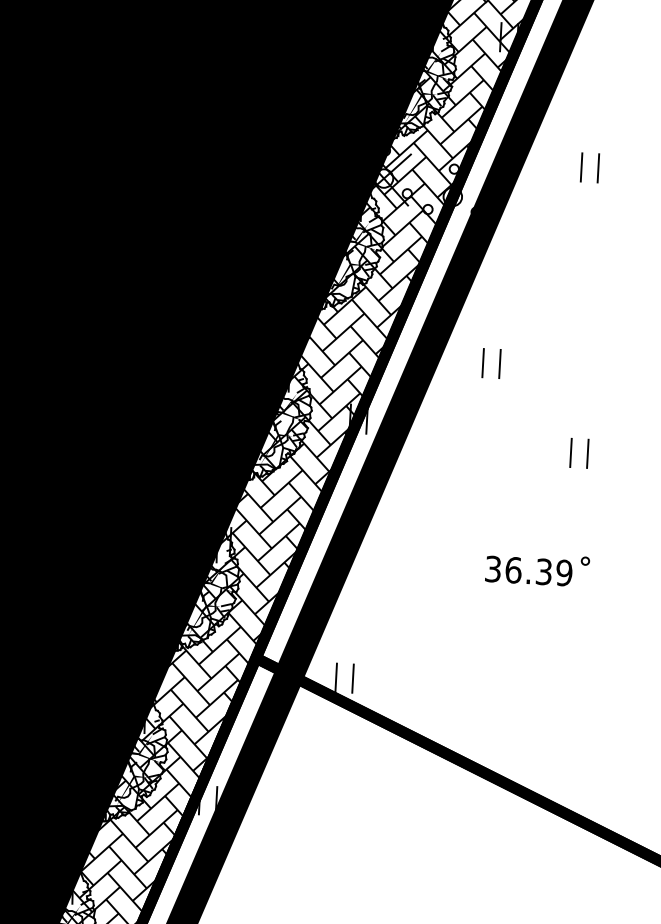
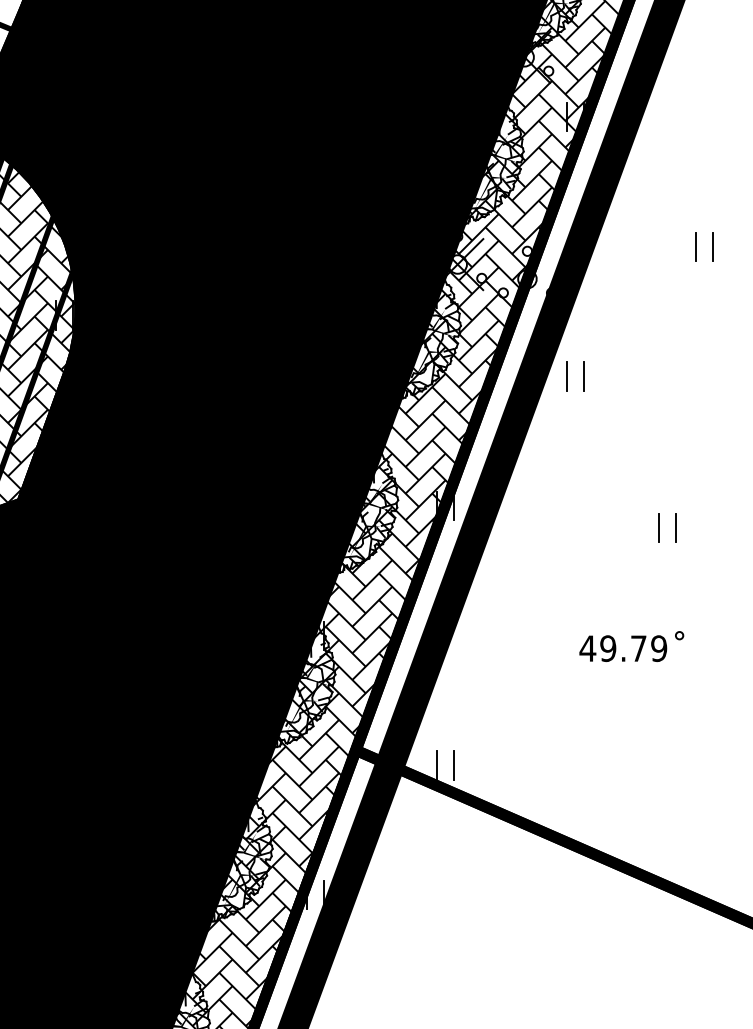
part: (581, 167) -> (696, 246), moved
part: (483, 363) -> (567, 376), moved
text: (517, 570) -> (612, 648), 36.39 -> 49.79

